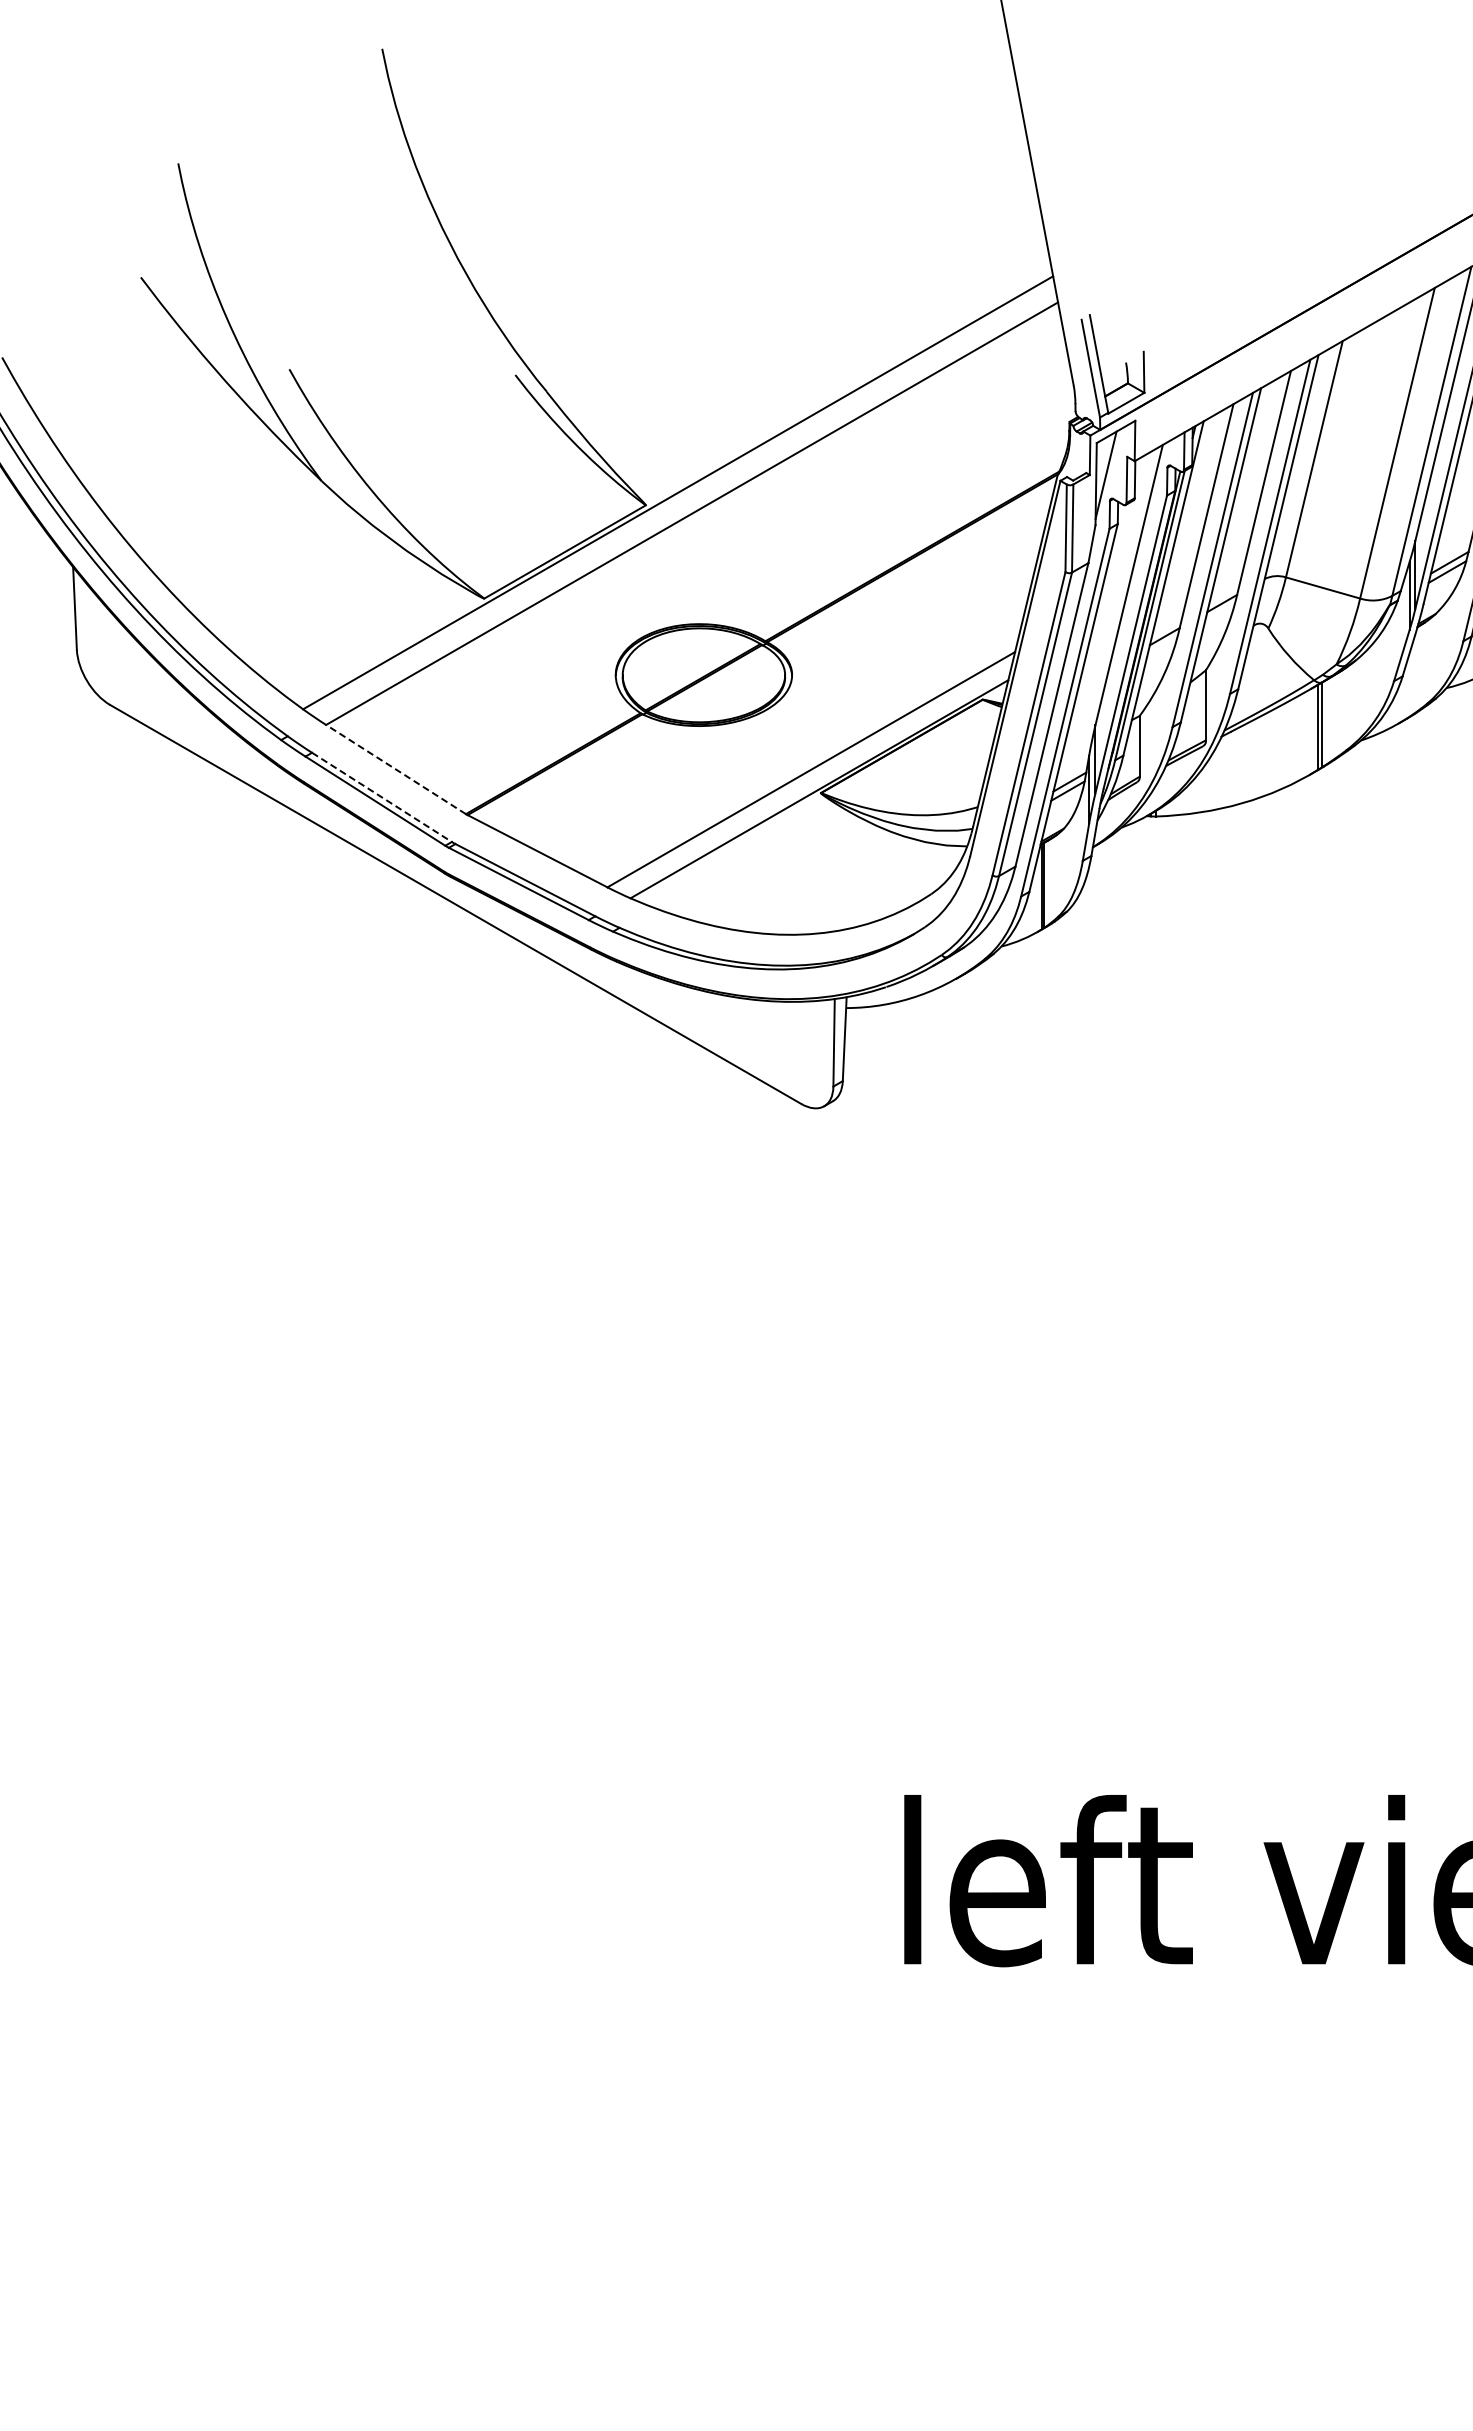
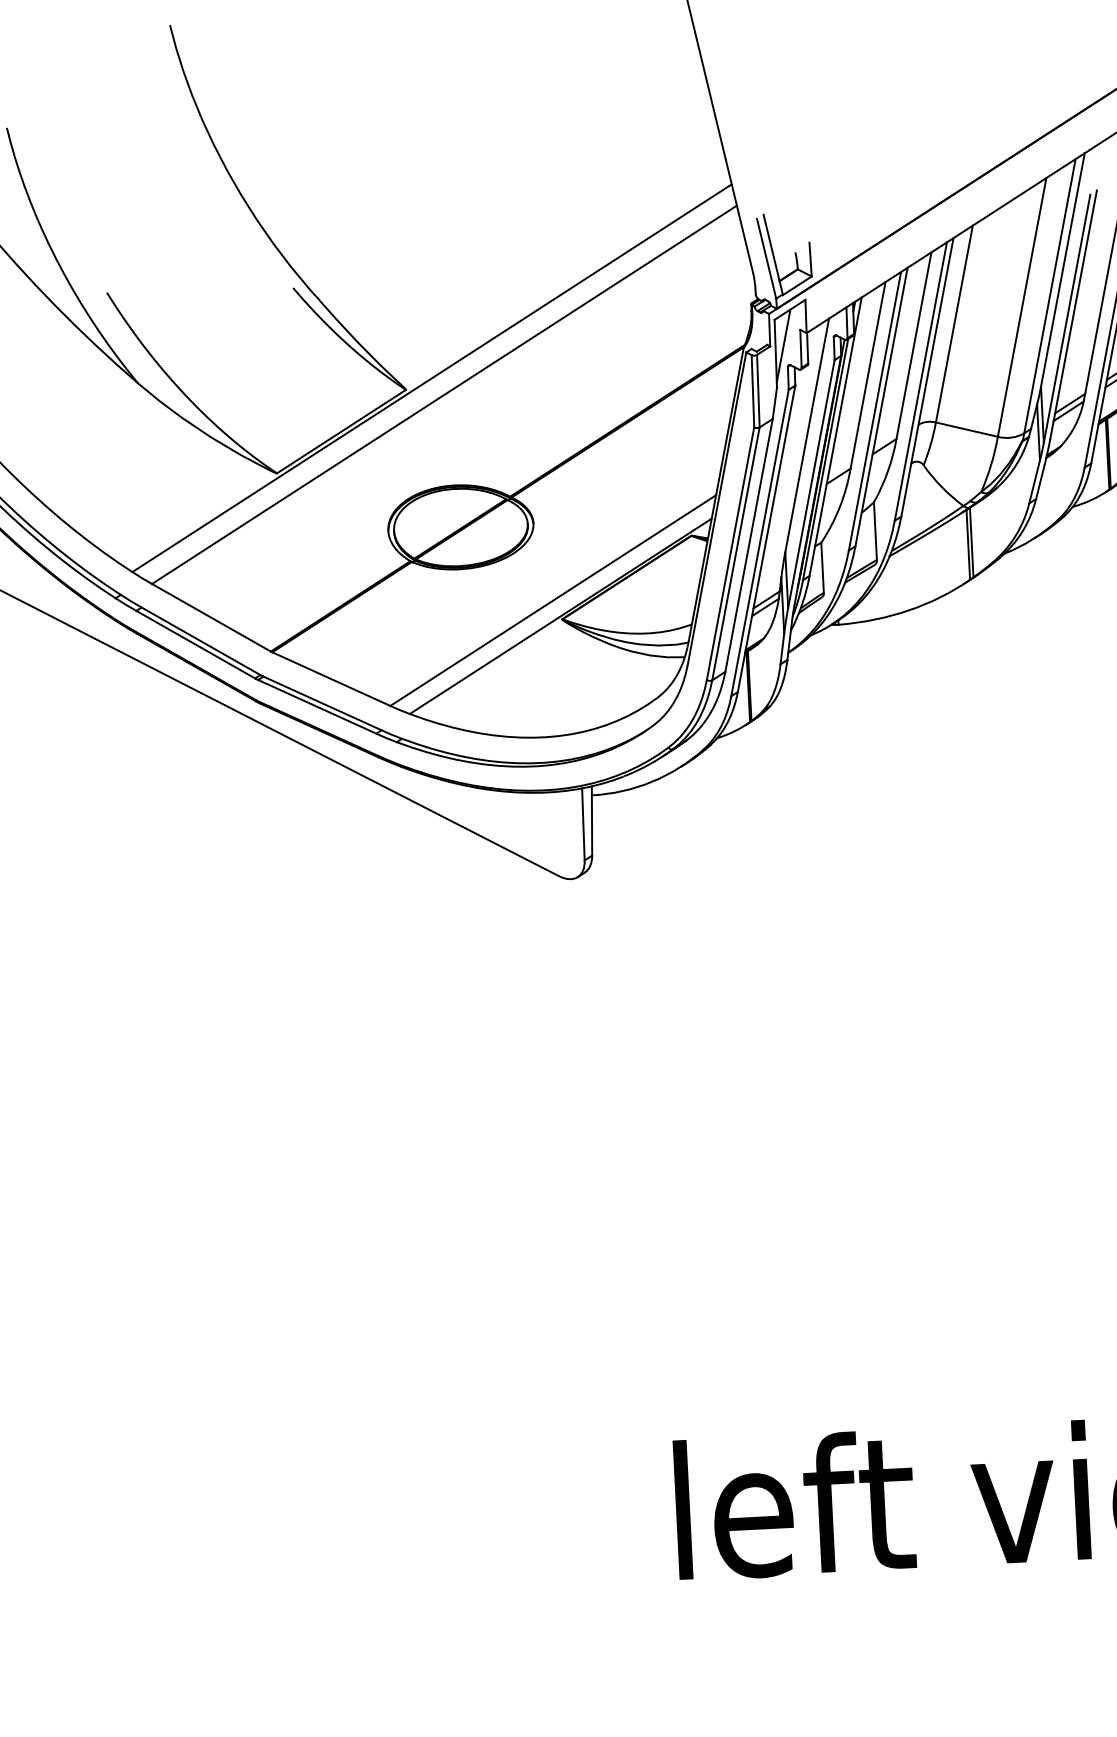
line: (396, 769) -> (211, 617), dashed -> solid
line: (381, 797) -> (200, 641), dashed -> solid

